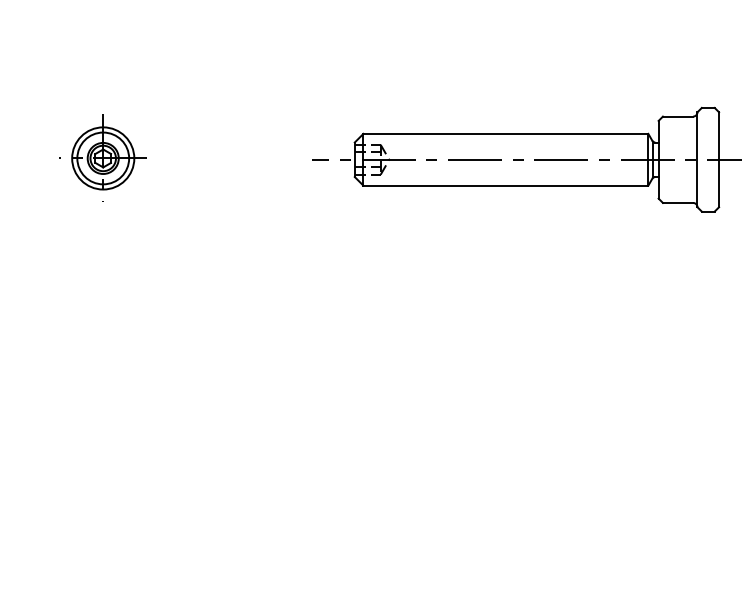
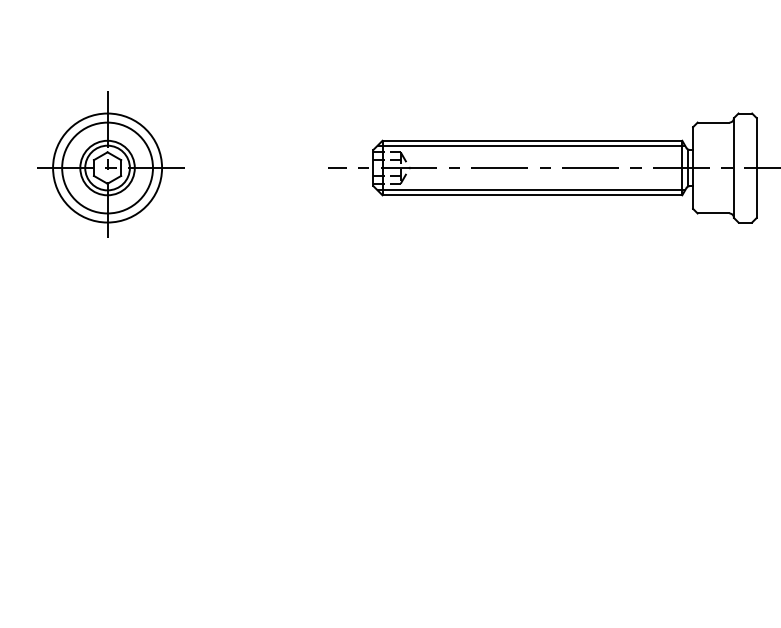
line: (504, 138) -> (530, 145), added
part: (104, 156) -> (110, 164), size x1.67
line: (504, 181) -> (530, 190), added

